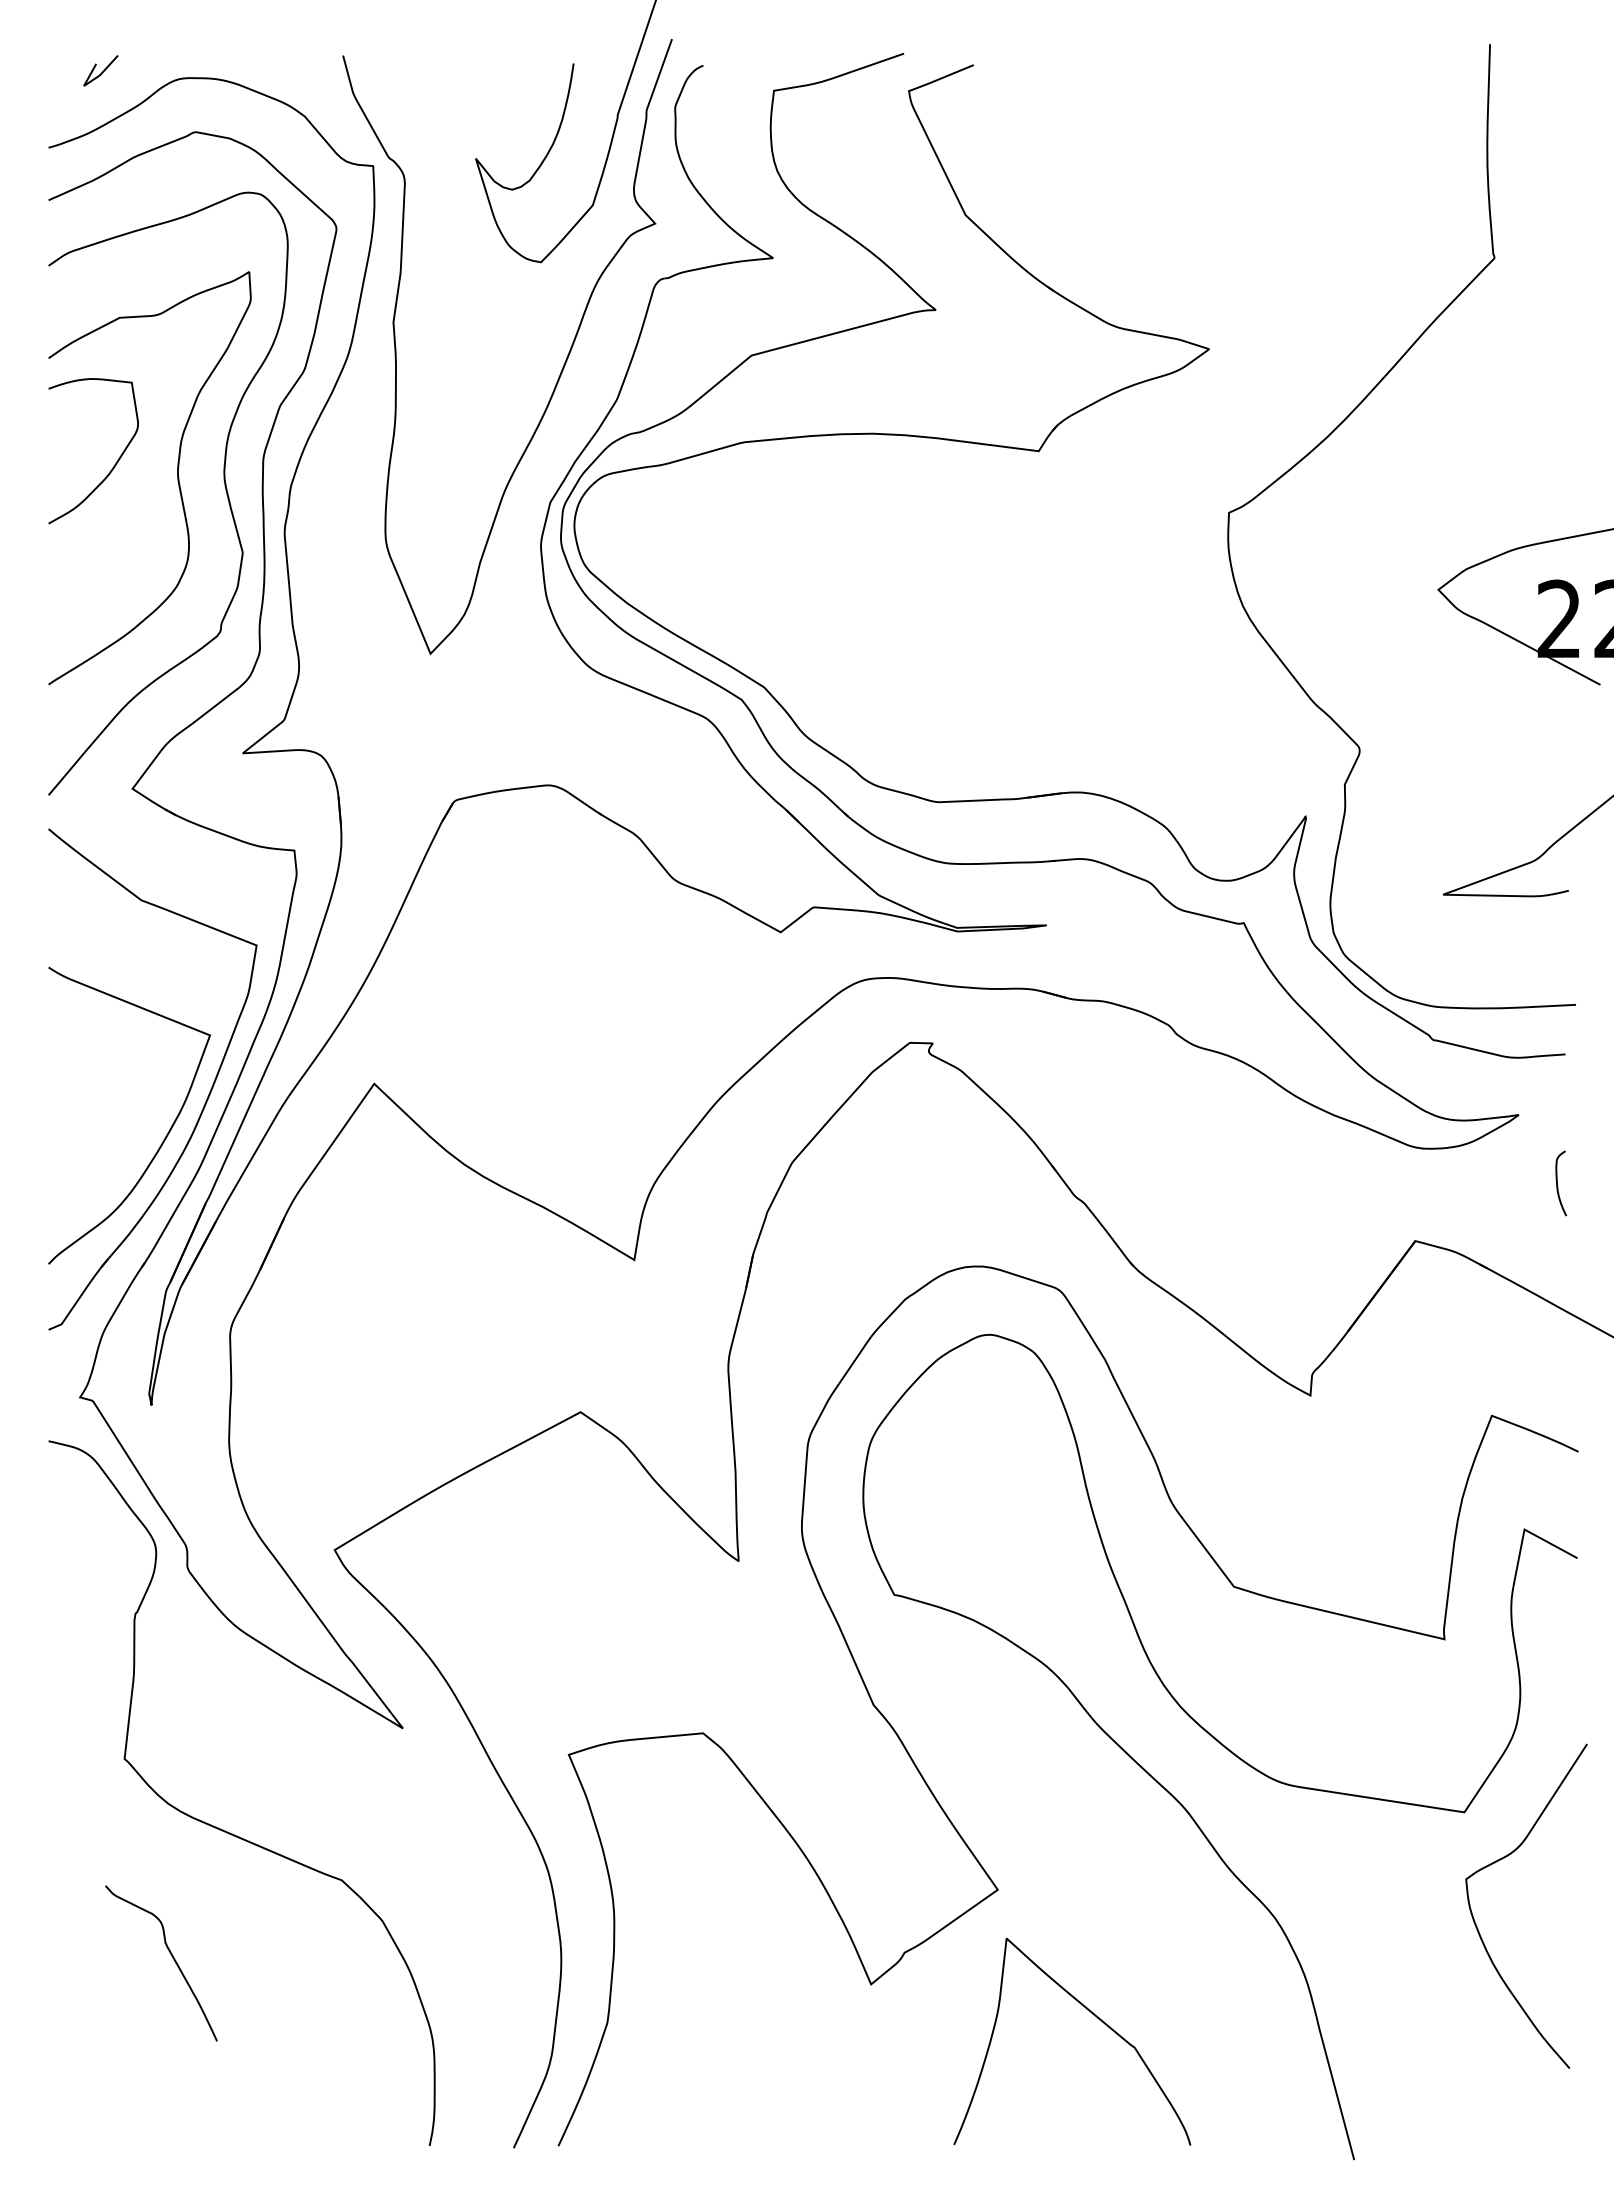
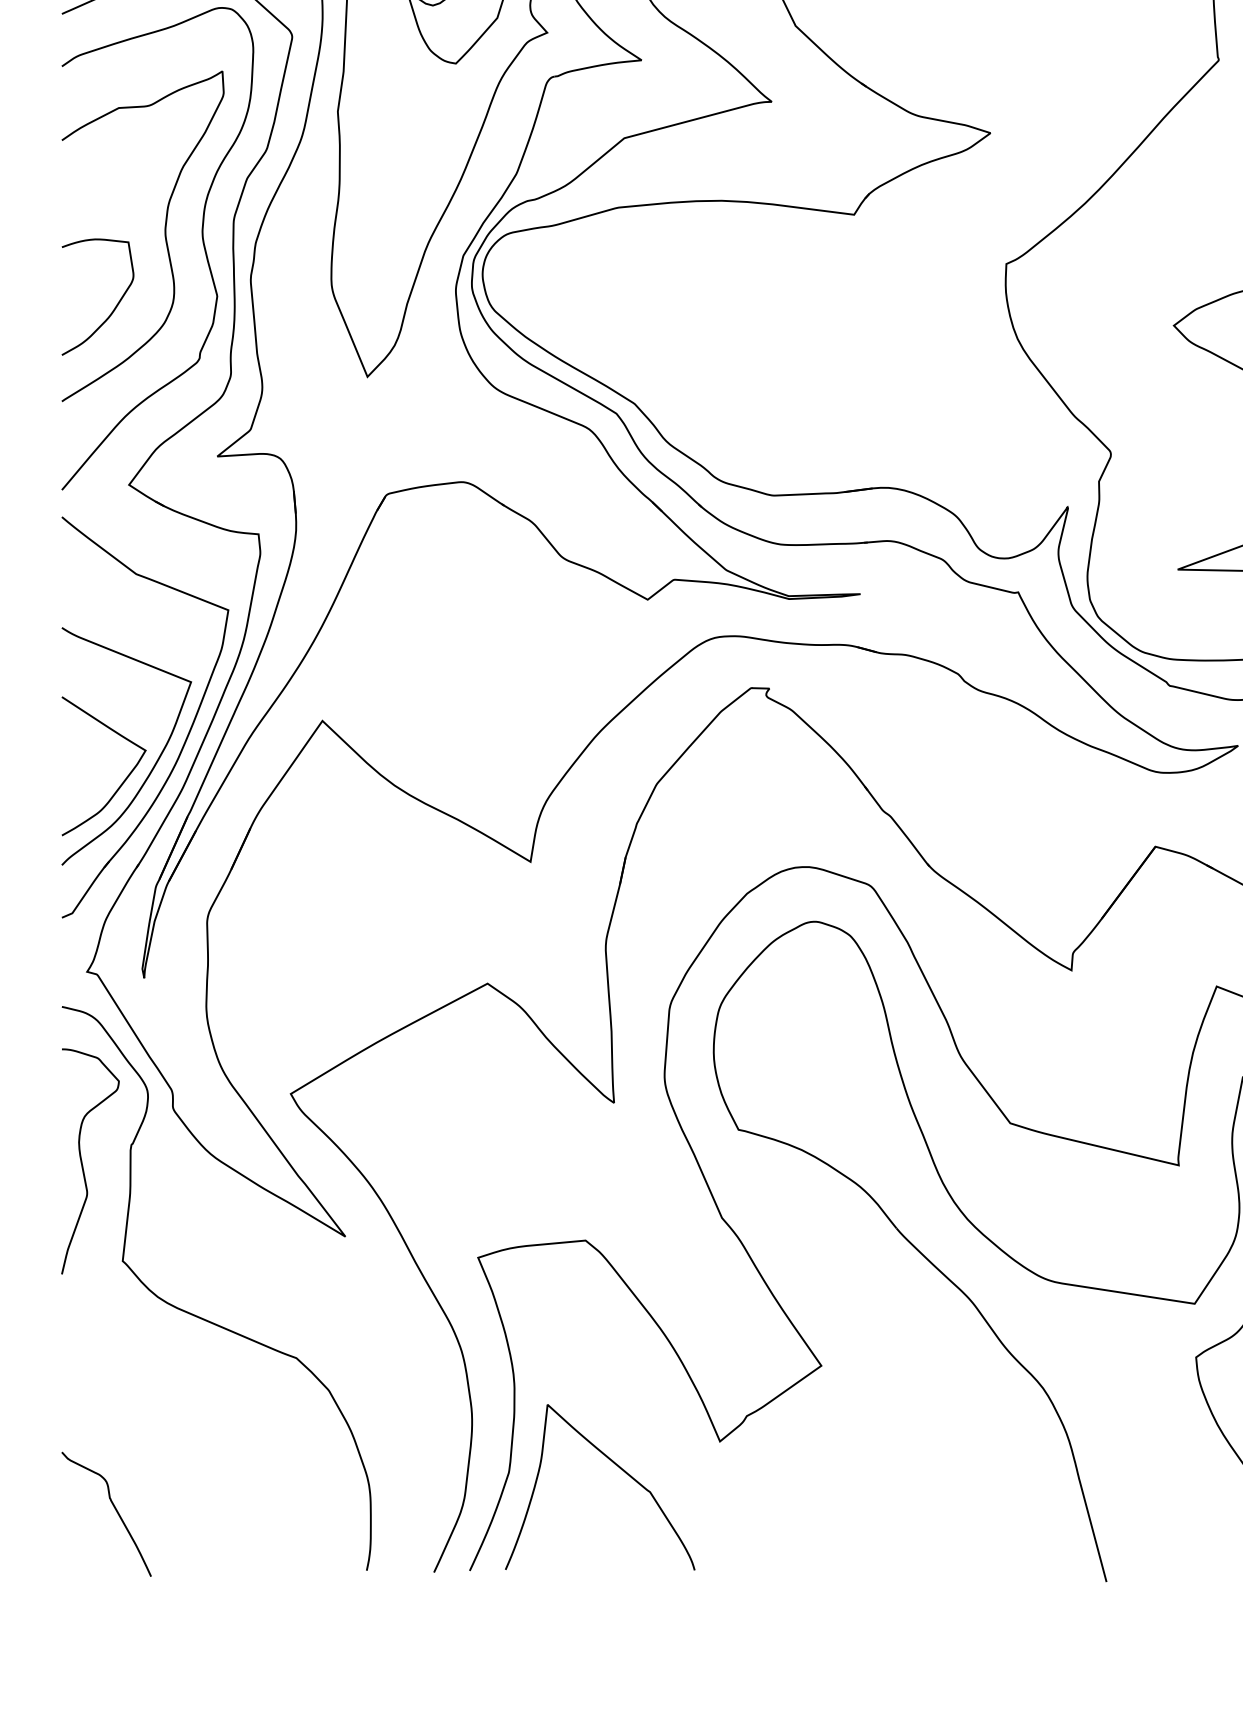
curve: (114, 464) -> (114, 307), moved
curve: (126, 1157) -> (124, 779), added
curve: (74, 1635) -> (82, 1162), added
curve: (172, 1958) -> (115, 1510), moved
curve: (1093, 2015) -> (617, 1466), moved

